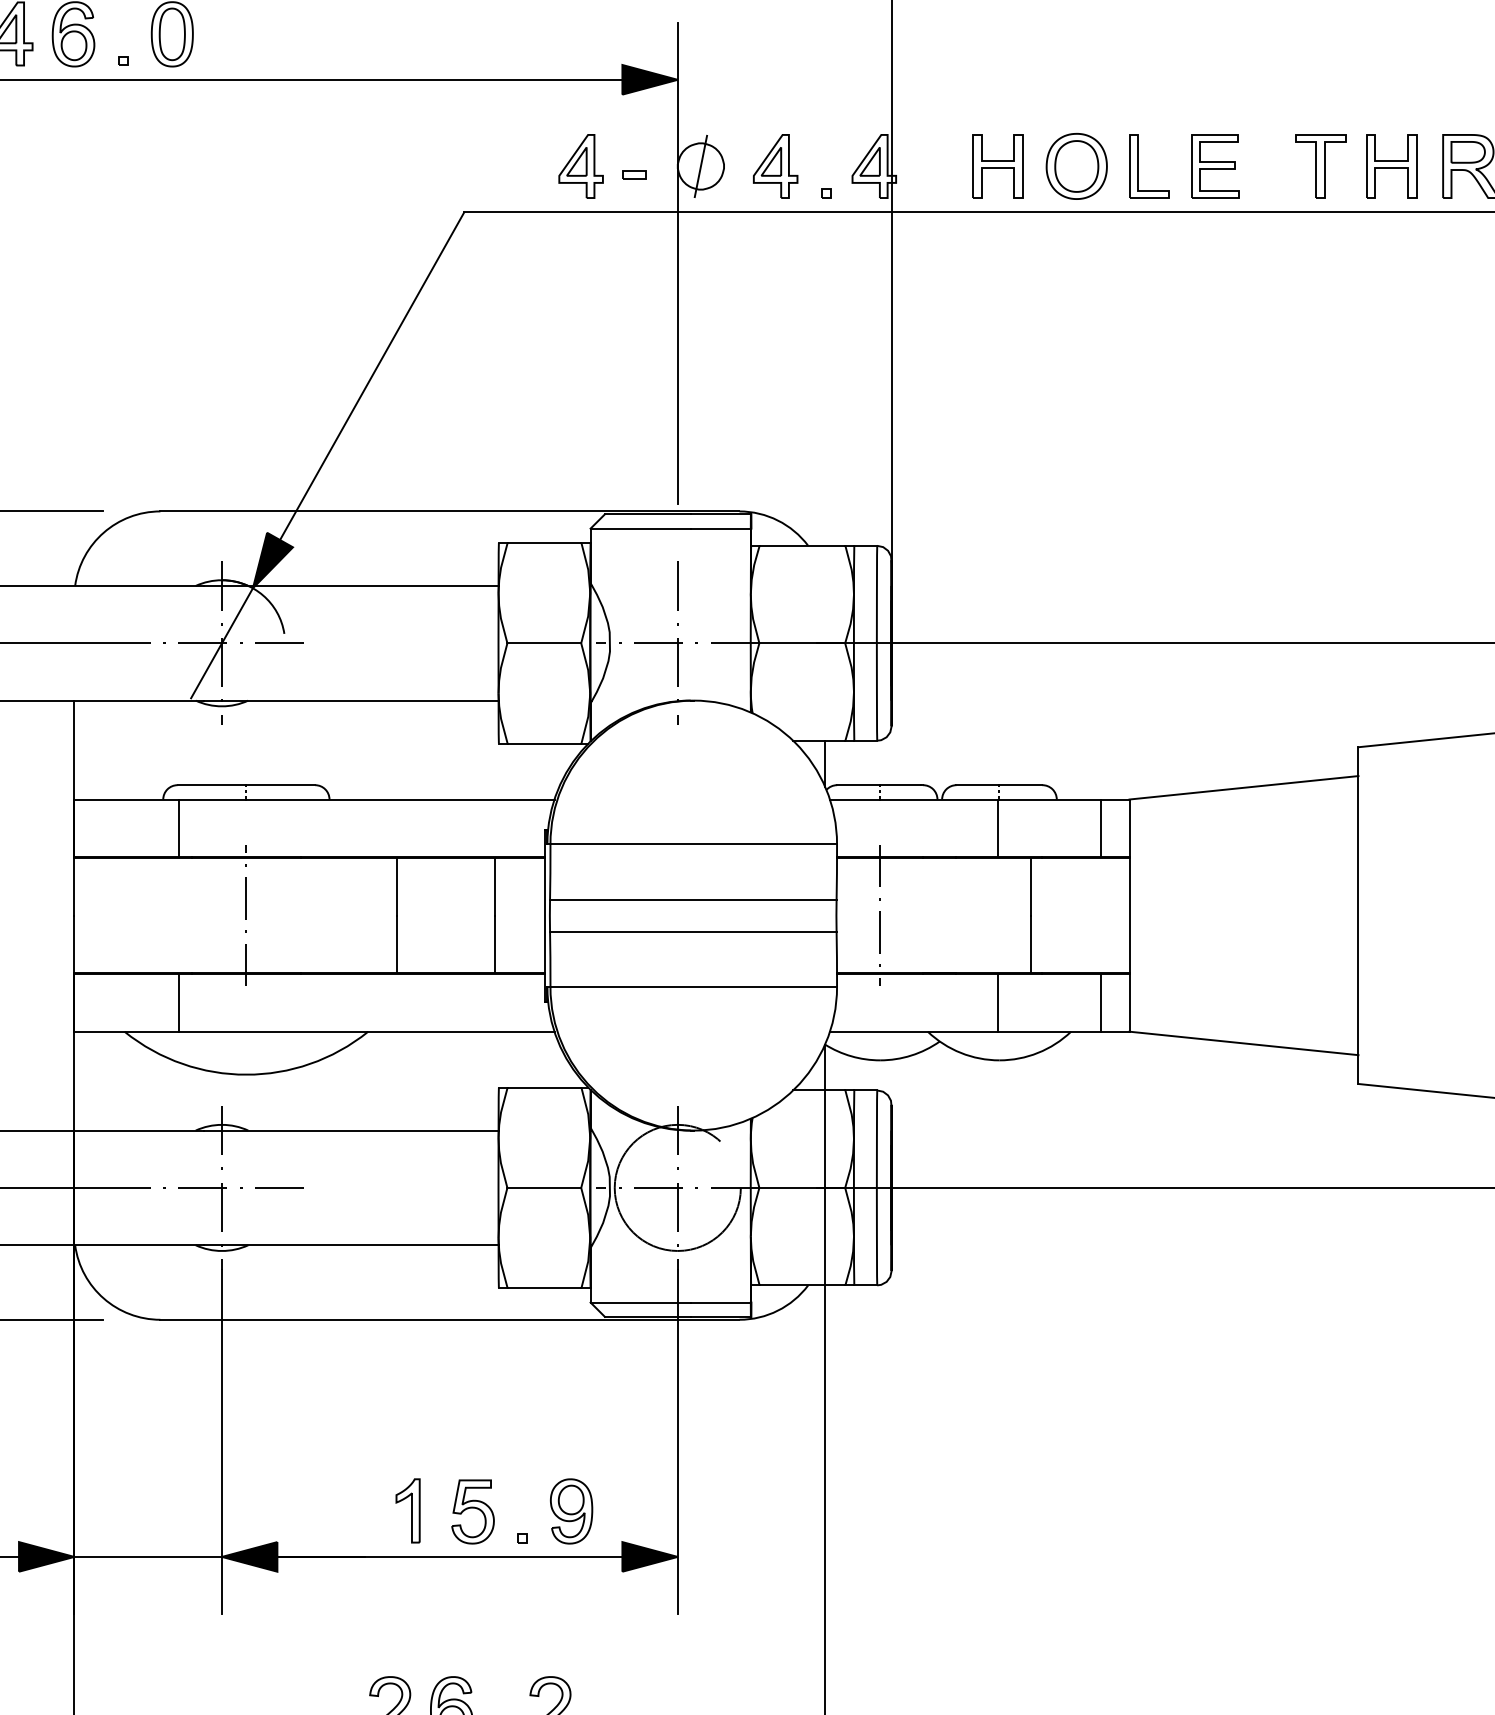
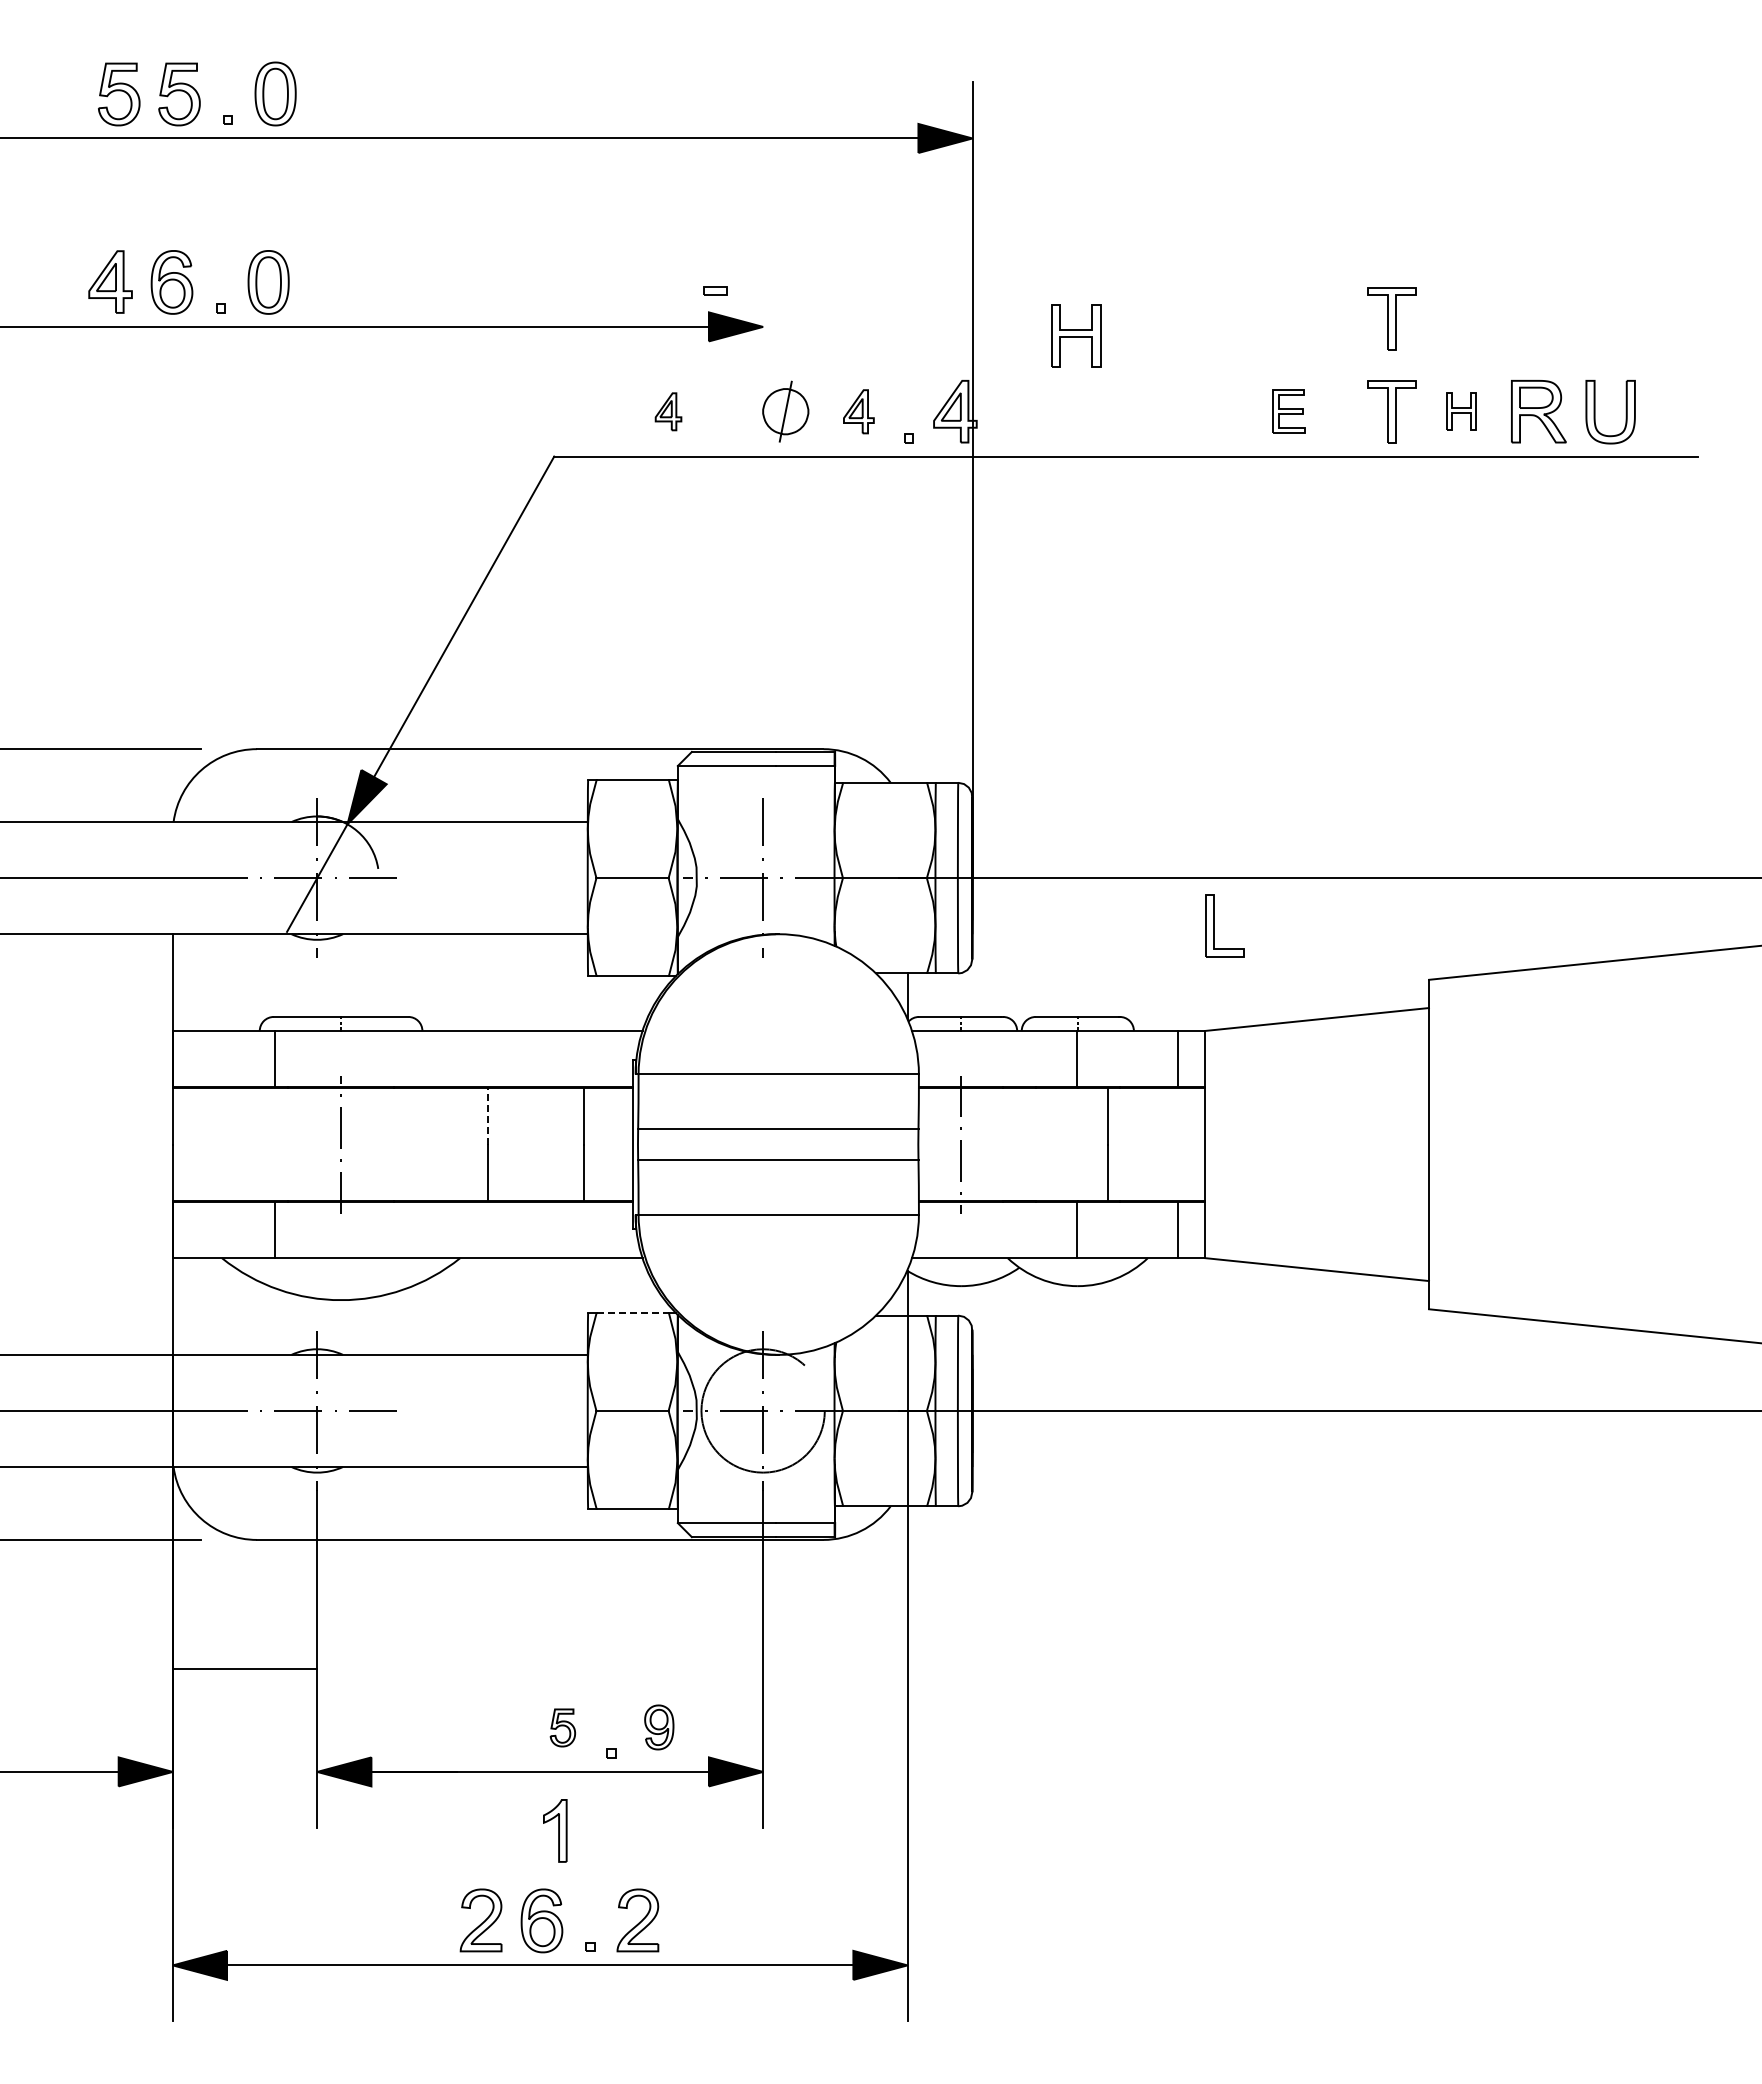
part: (1320, 71) -> (1391, 318), added
part: (581, 166) -> (668, 411), size x0.6
part: (775, 166) -> (858, 411), size x0.7
part: (998, 166) -> (1076, 335), moved
part: (1076, 166) -> (1153, 411), removed
part: (1139, 166) -> (1214, 925), moved
part: (1214, 166) -> (1288, 411), size x0.7
part: (1391, 166) -> (1461, 411), size x0.6
part: (634, 174) -> (715, 290), moved
line: (678, 262) -> (763, 505), removed
line: (397, 886) -> (488, 1116), solid -> dashed
line: (545, 1087) -> (633, 1312), solid -> dashed
part: (408, 1510) -> (555, 1830), moved
part: (472, 1511) -> (562, 1727), size x0.6
part: (571, 1511) -> (659, 1727), size x0.7
line: (147, 1556) -> (244, 1668), moved

